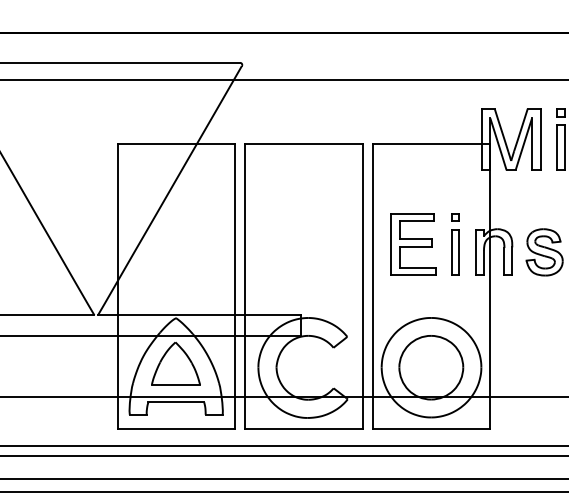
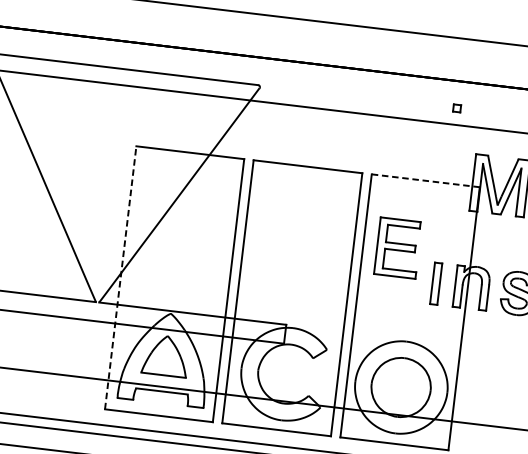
line: (431, 143) -> (425, 180), solid -> dashed
part: (455, 217) -> (457, 108), moved
part: (413, 244) -> (398, 248), moved
line: (117, 285) -> (120, 277), solid -> dashed

